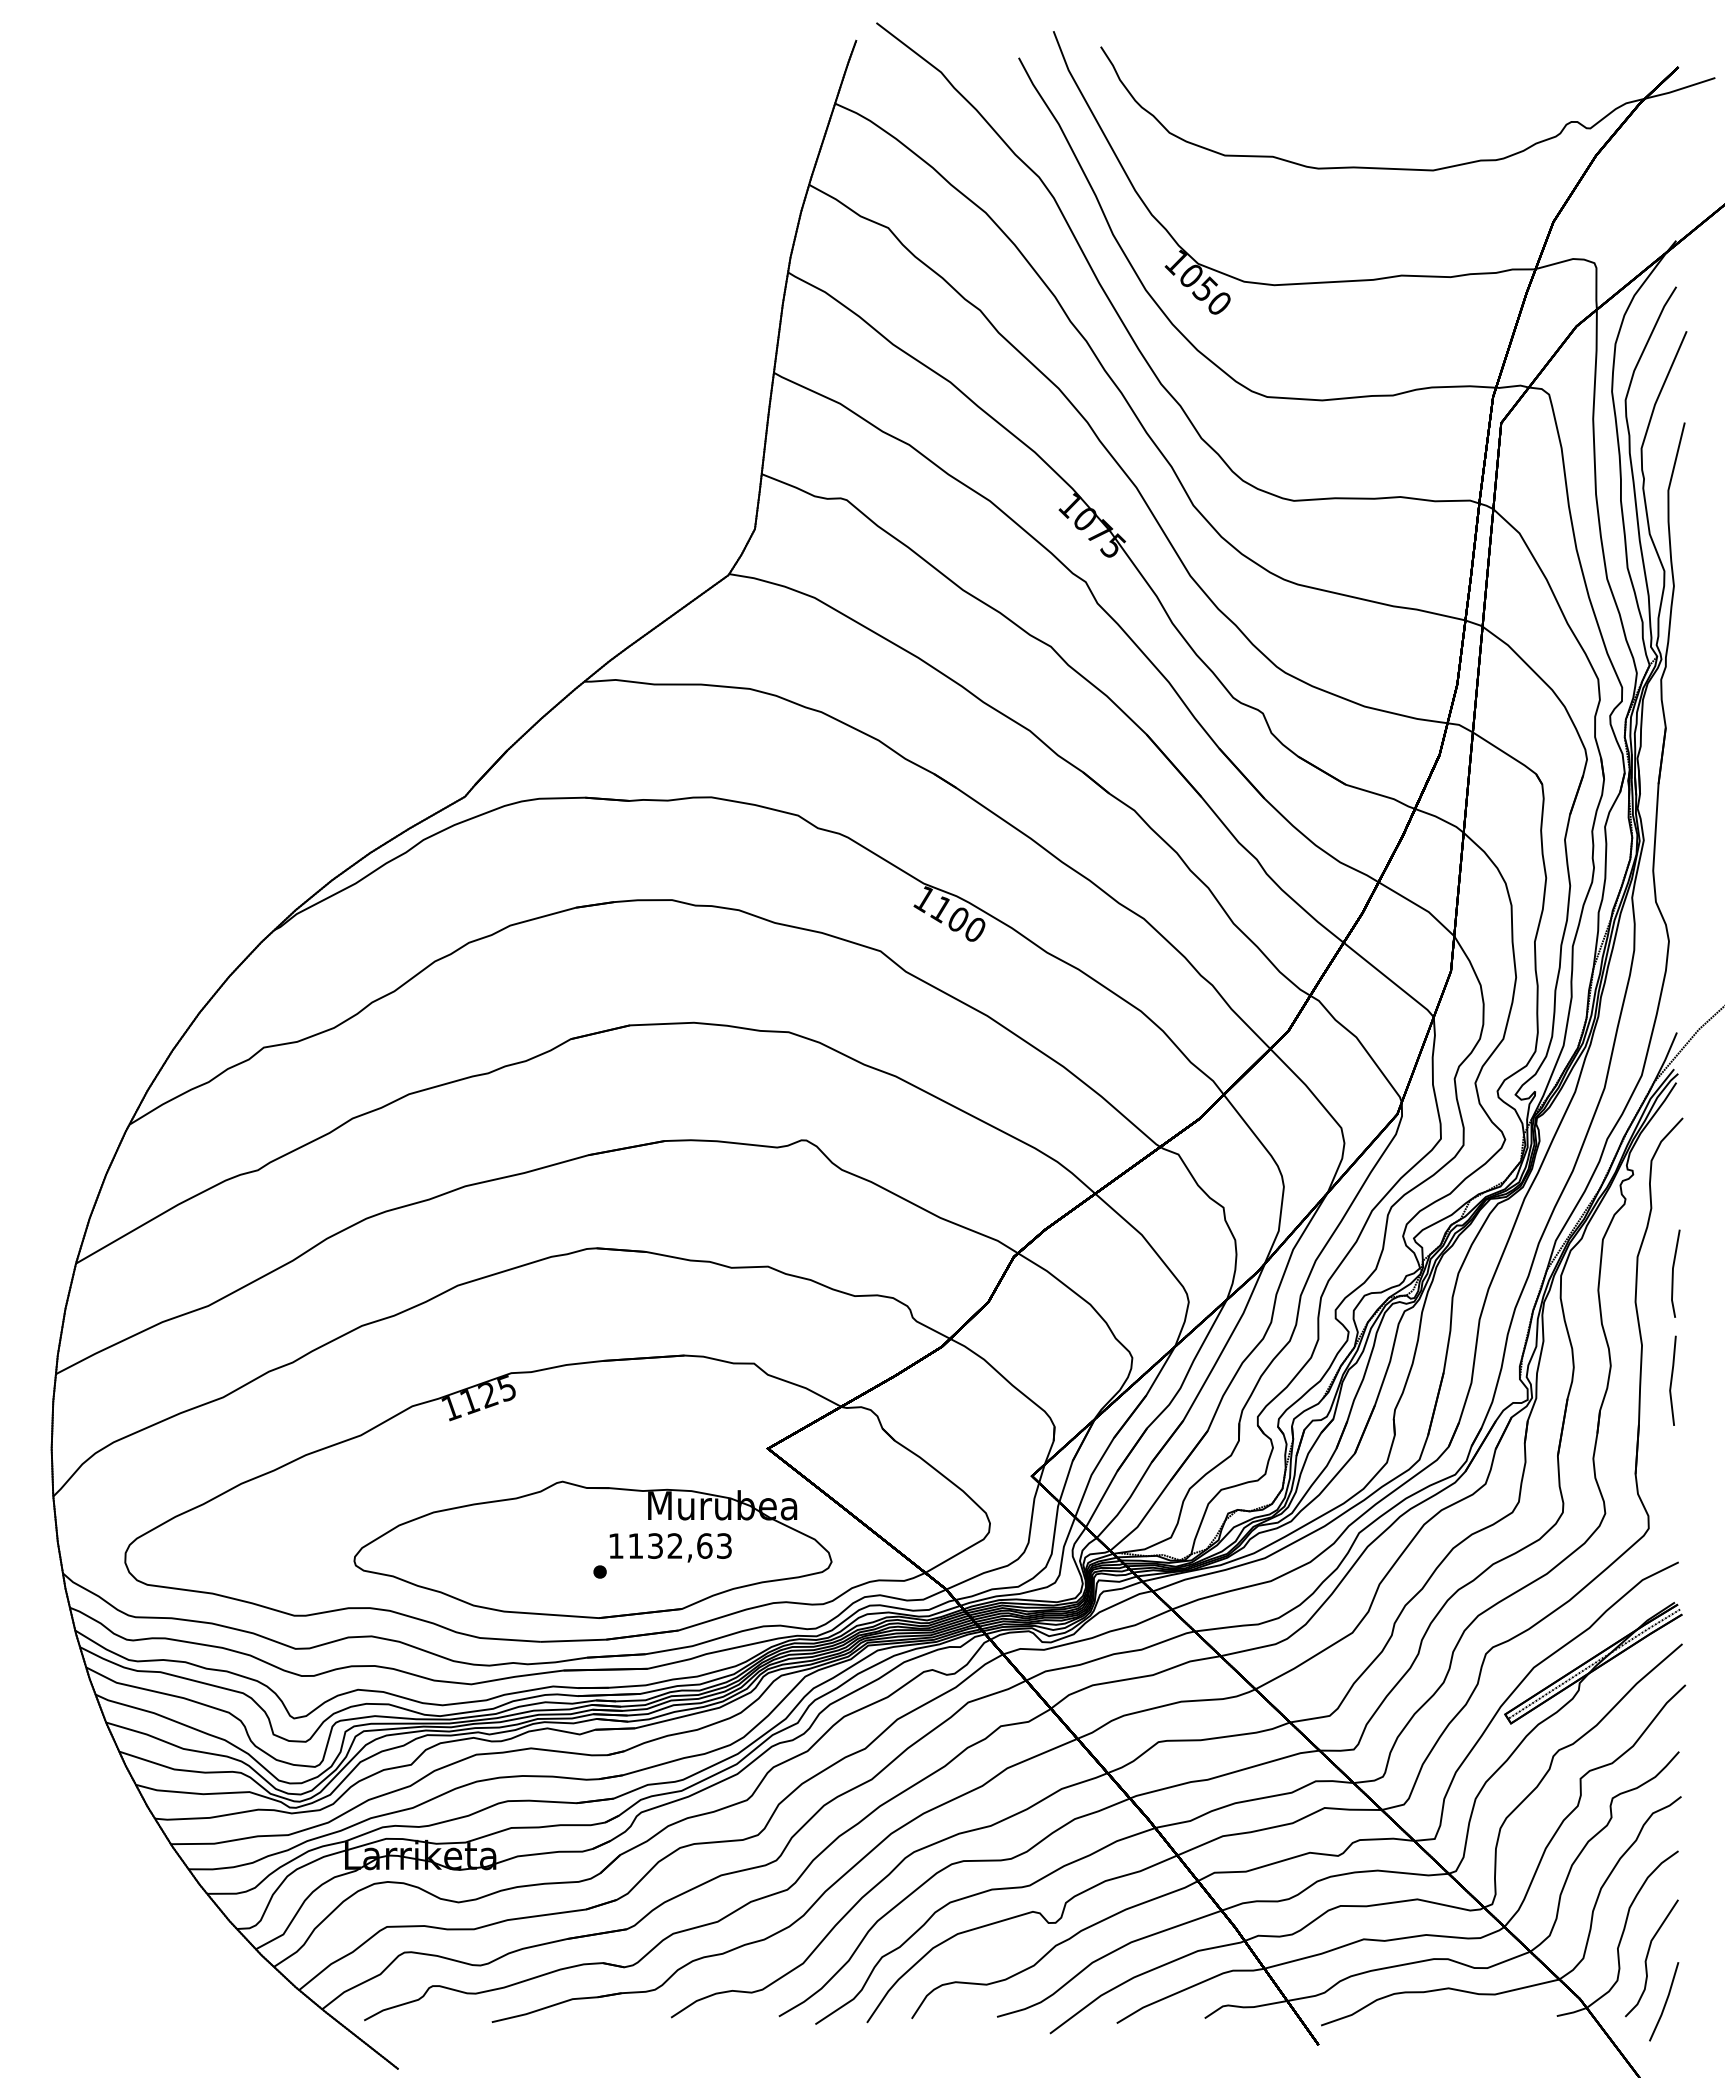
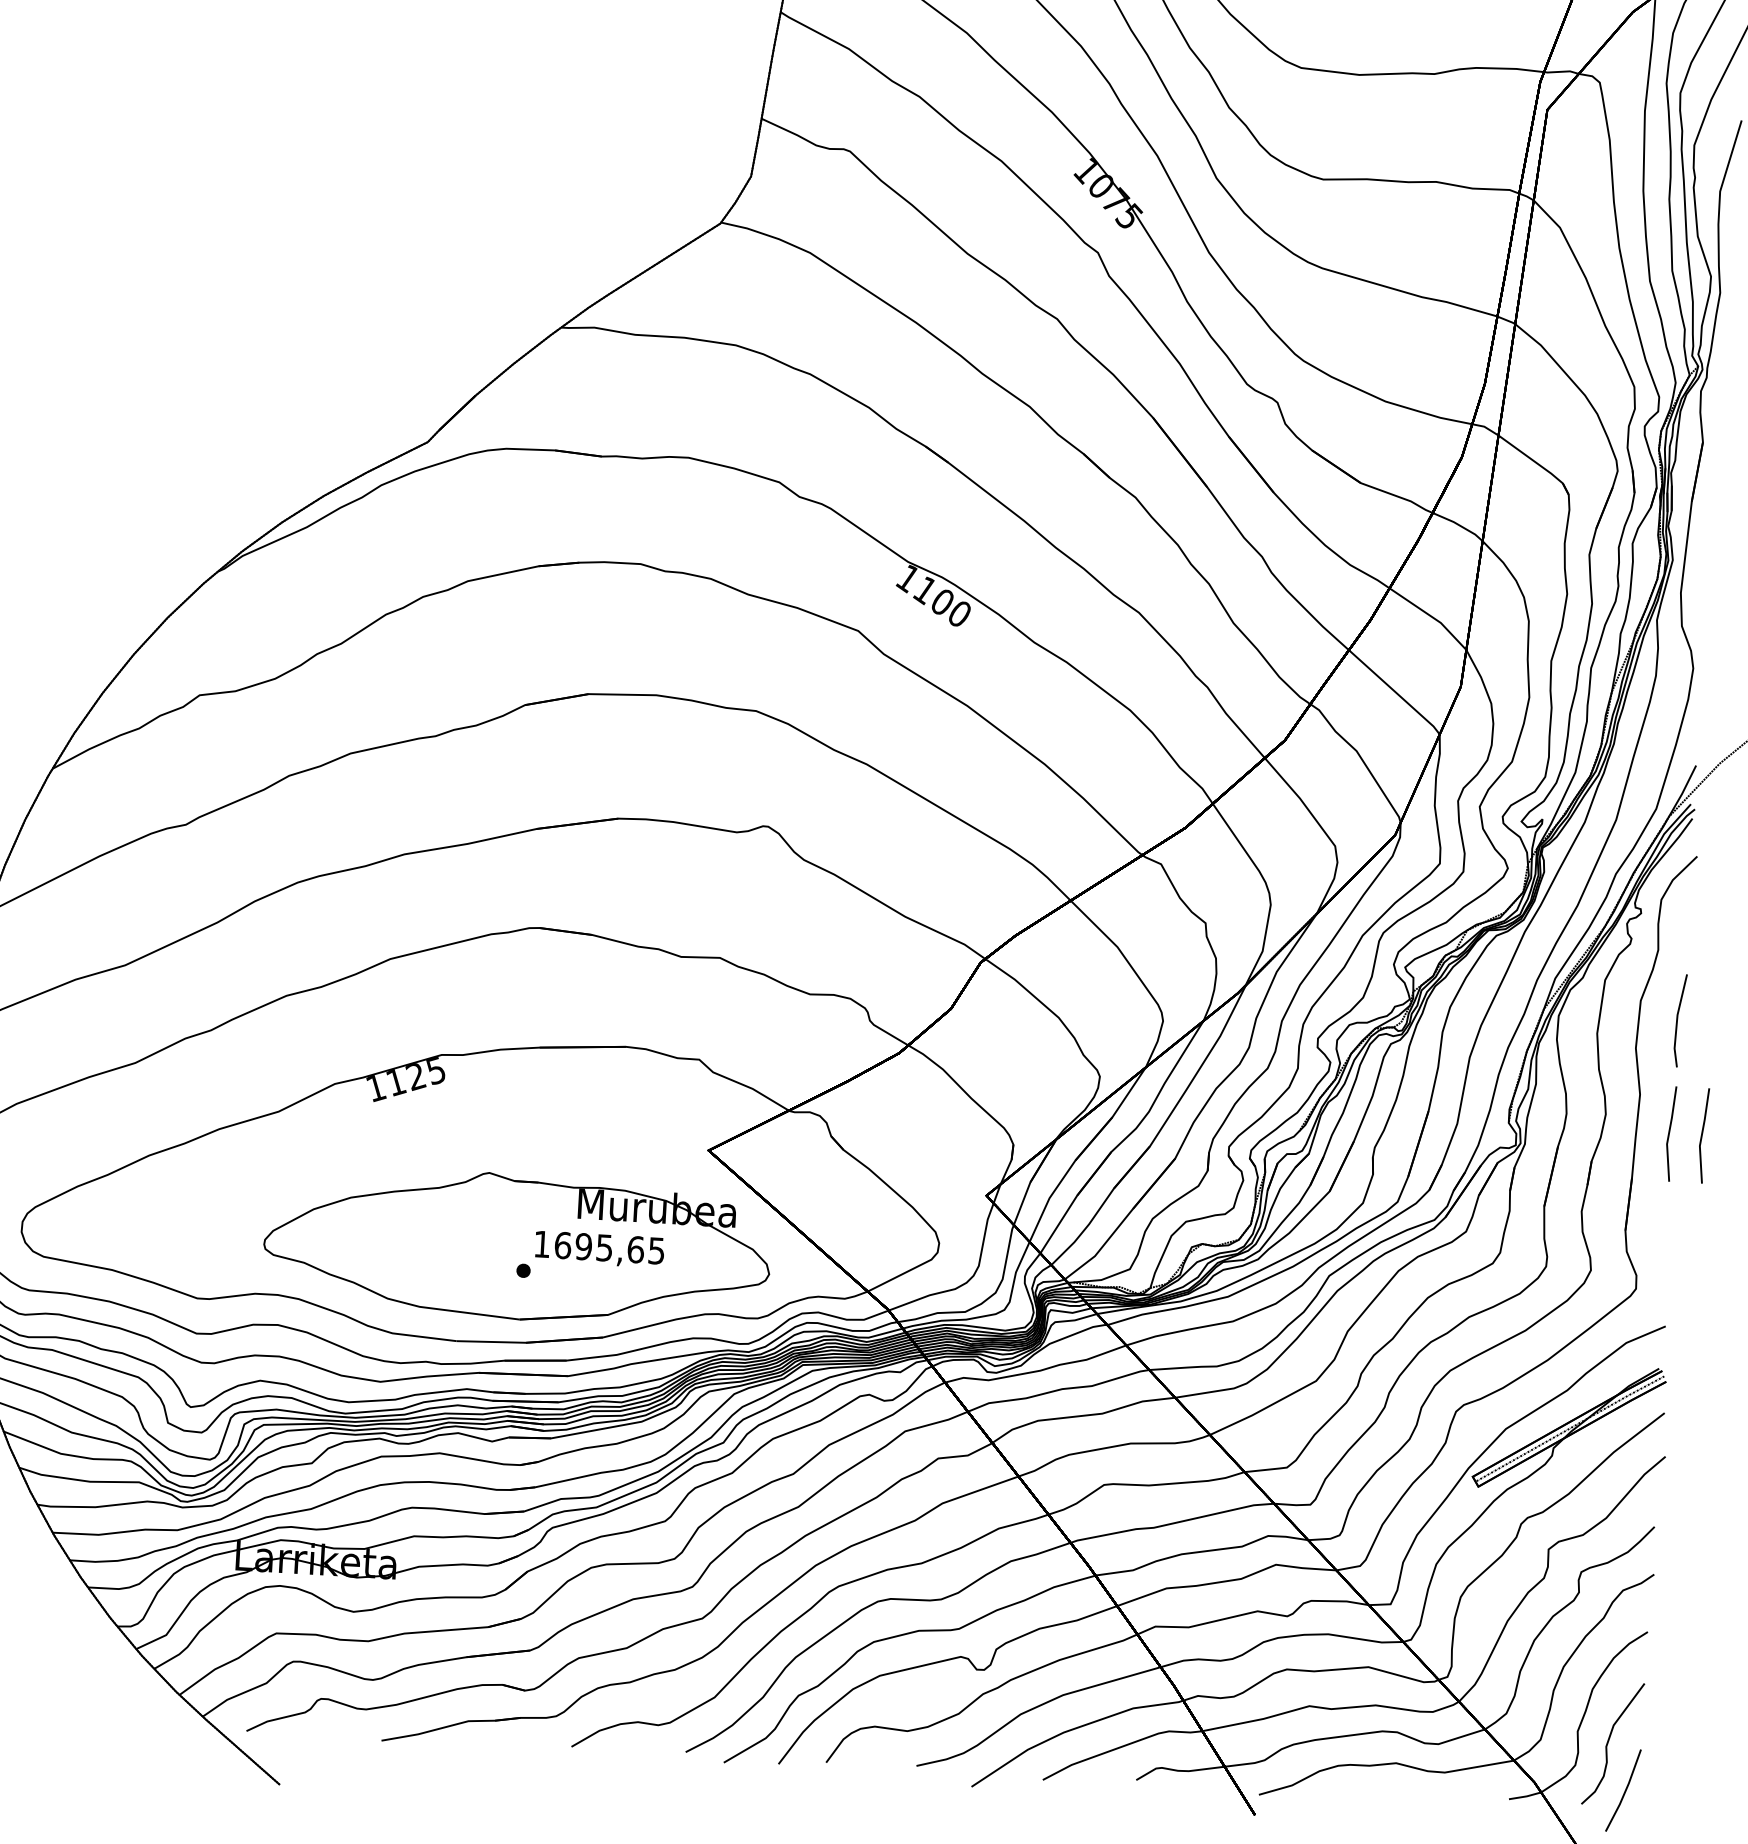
line: (1703, 1380) -> (1703, 1135), added
text: (679, 1545) -> (609, 1247), 1132,63 -> 1695,65

